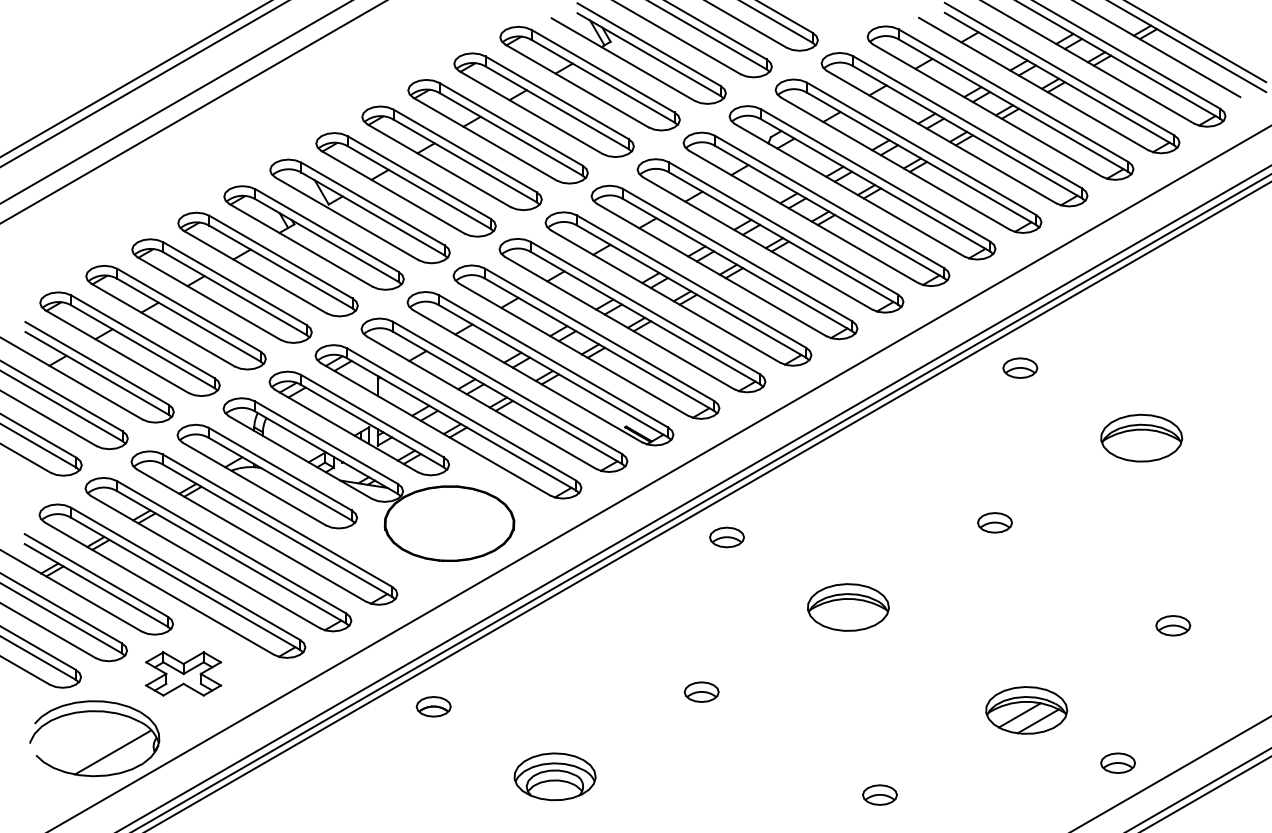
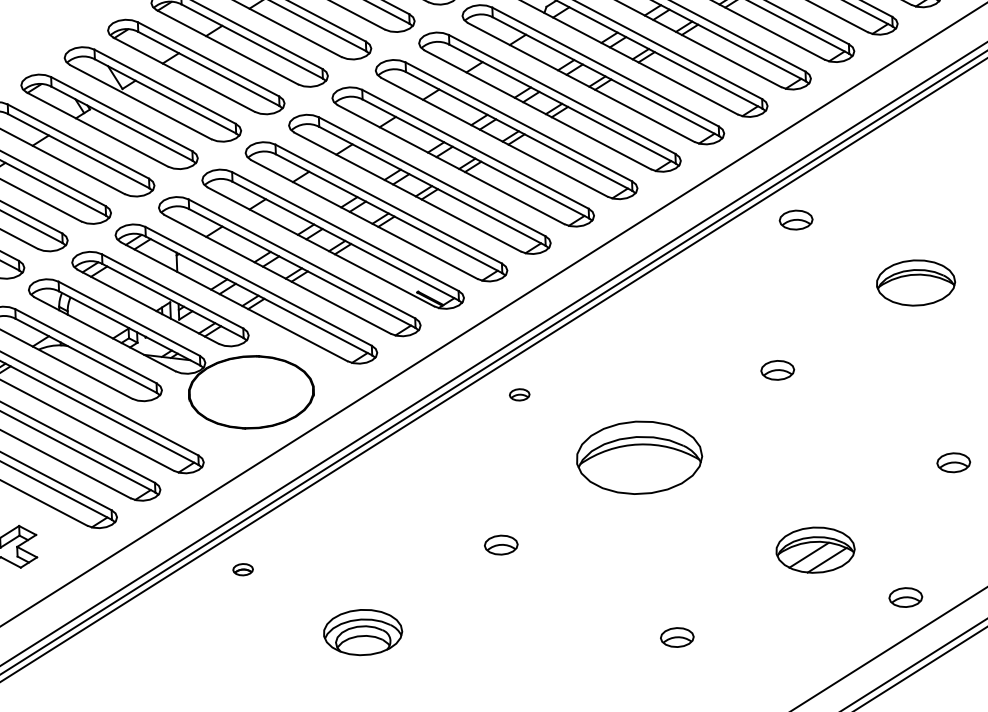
part: (726, 537) -> (519, 394), size x0.6
part: (848, 607) -> (639, 457), size x1.6
part: (433, 706) -> (242, 569), size x0.6

